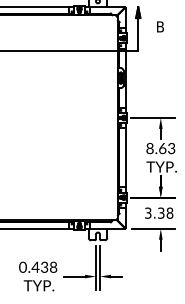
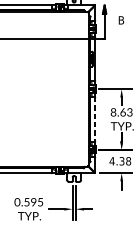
line: (125, 158) -> (94, 119), solid -> dashed
text: (147, 212) -> (111, 160), 3.38 -> 4.38
text: (44, 266) -> (33, 201), 0.438 -> 0.595

